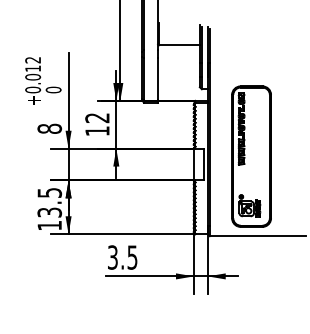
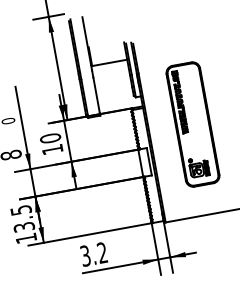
text: (97, 118) -> (50, 138), 12 -> 10
part: (251, 156) -> (192, 124), moved
text: (132, 257) -> (102, 252), 3.5 -> 3.2

